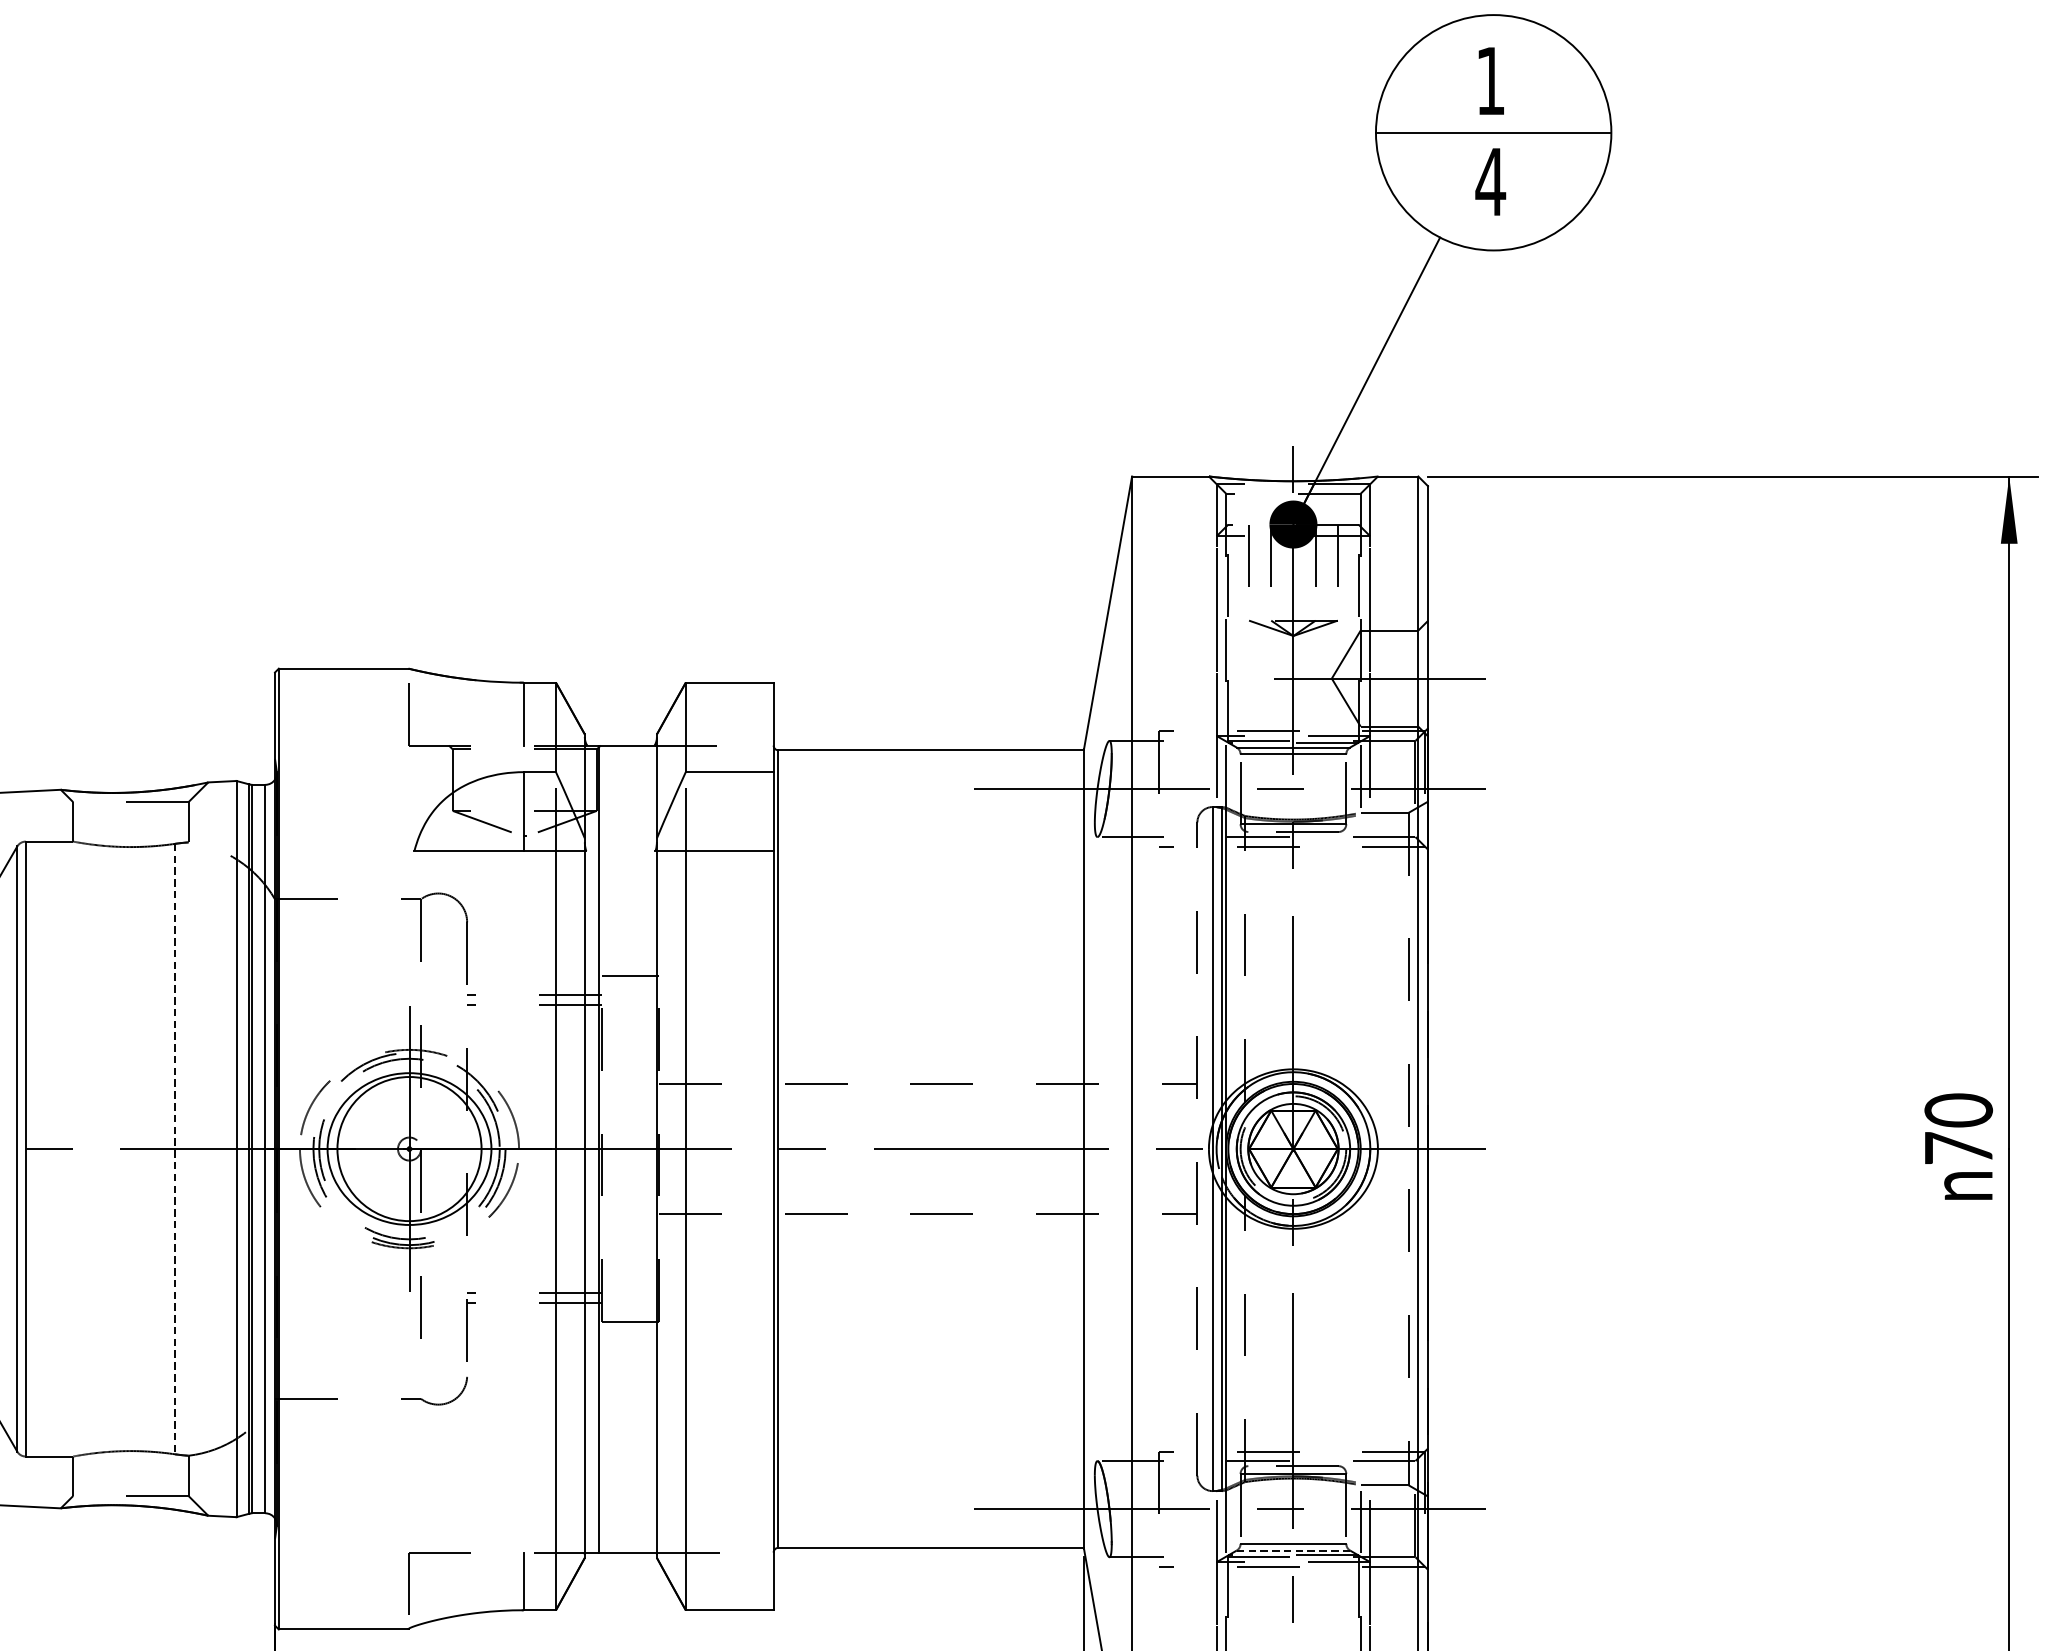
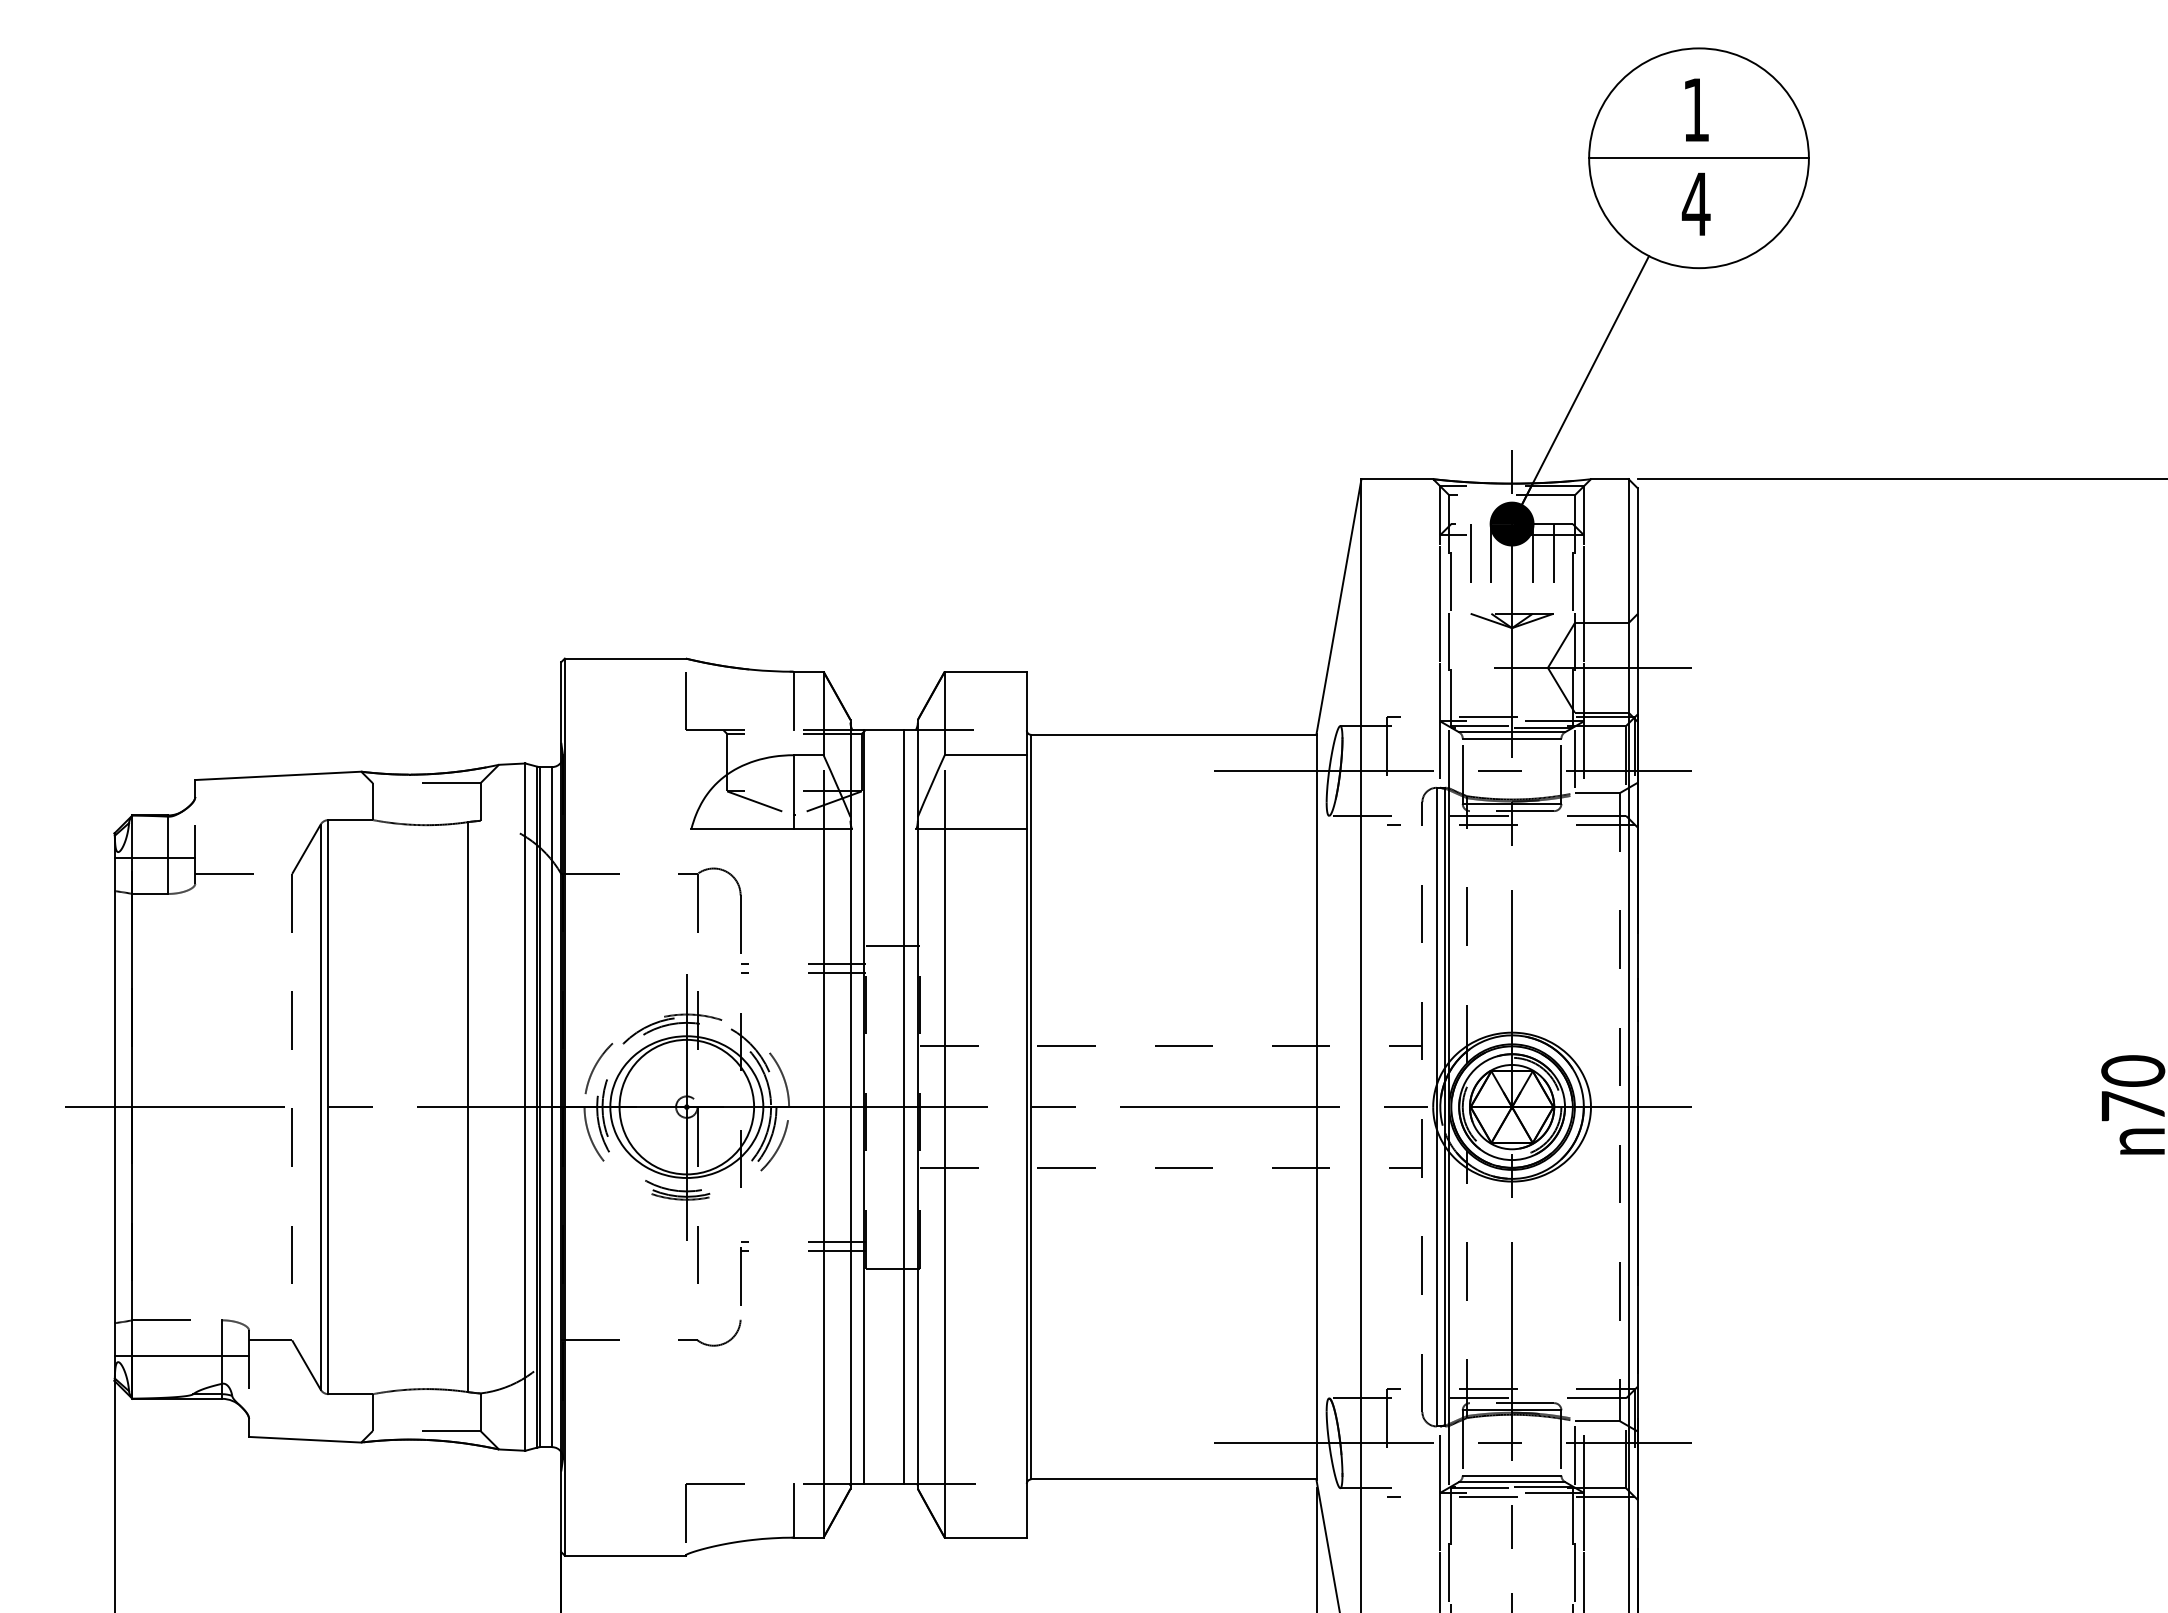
line: (642, 1148) -> (904, 1106), added
line: (175, 1149) -> (468, 1107), dashed -> solid
line: (1293, 1550) -> (1512, 1481), dashed -> solid

